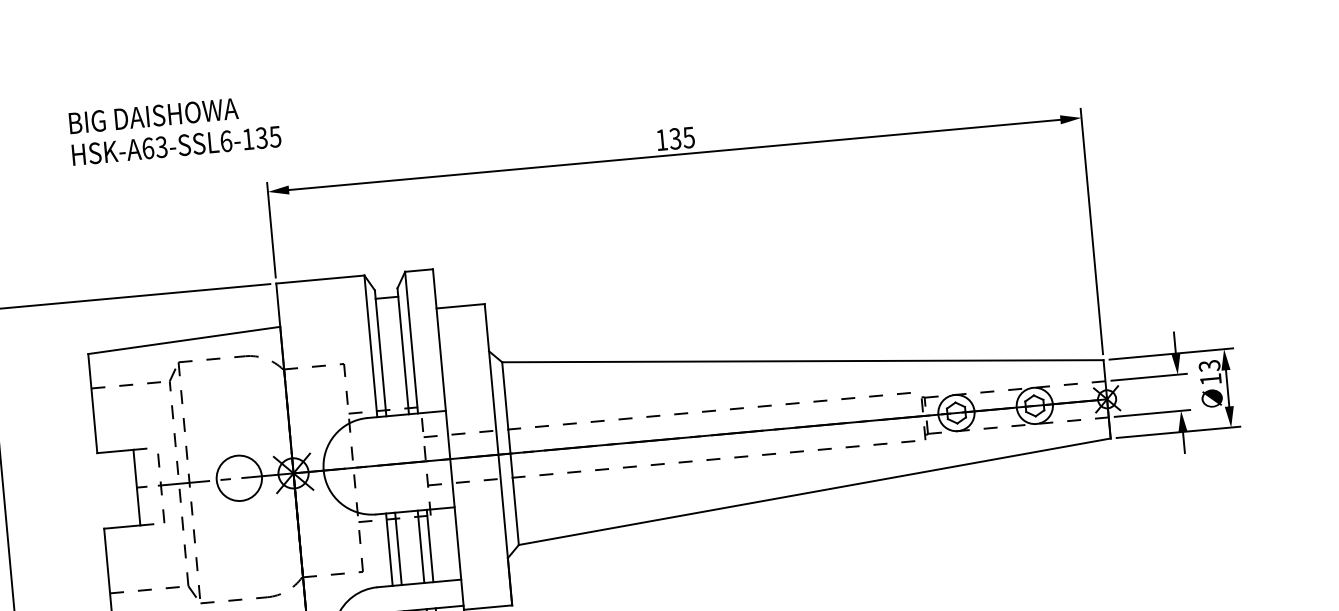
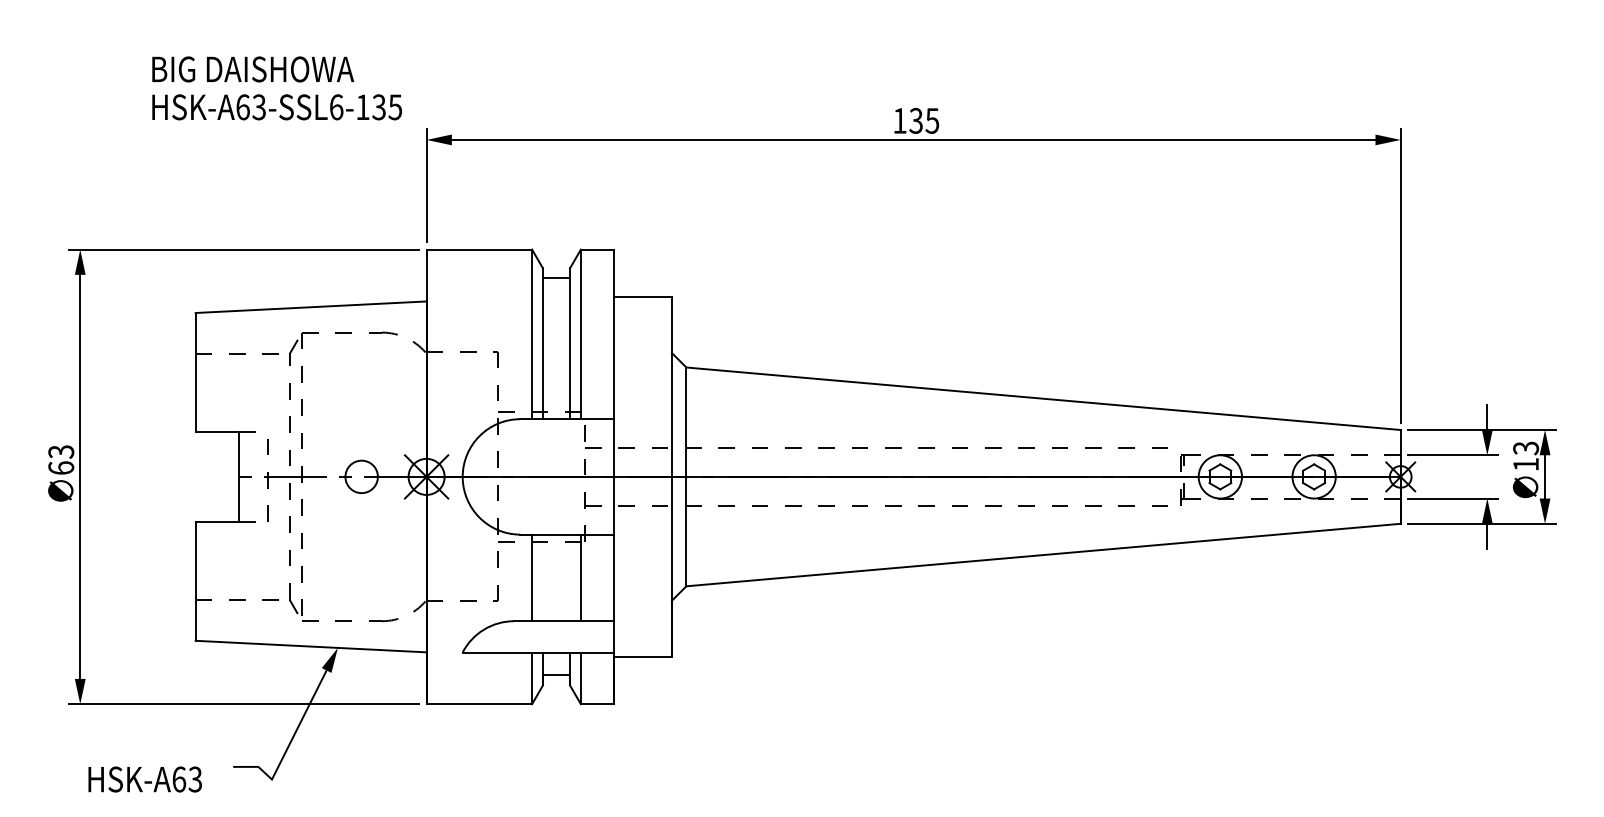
text: (174, 130) -> (276, 88), moved
circle: (239, 477) -> (361, 476), size x0.6
line: (421, 546) -> (570, 577), removed
line: (398, 548) -> (542, 577), removed

